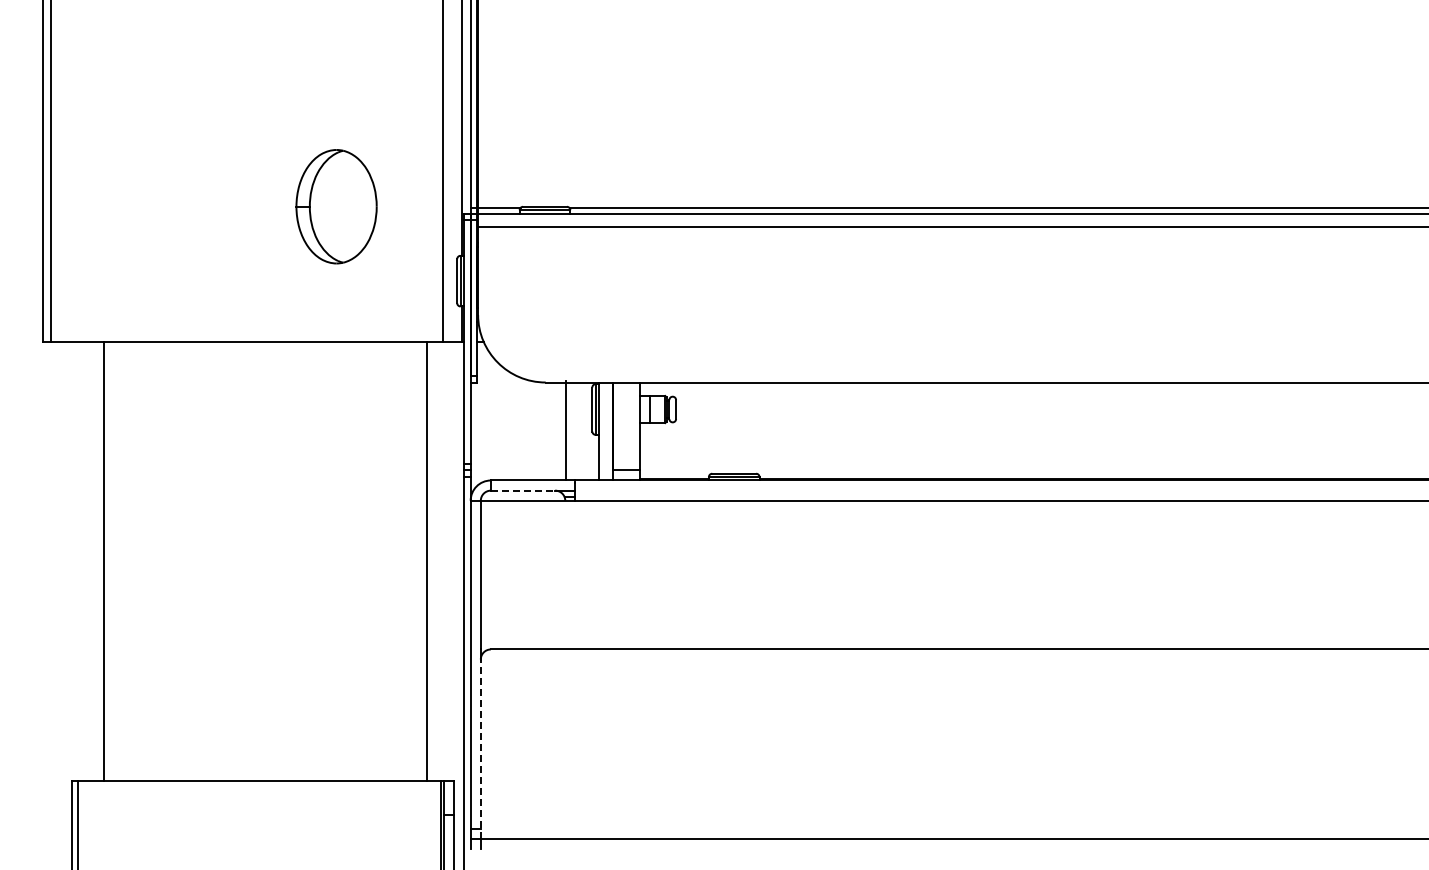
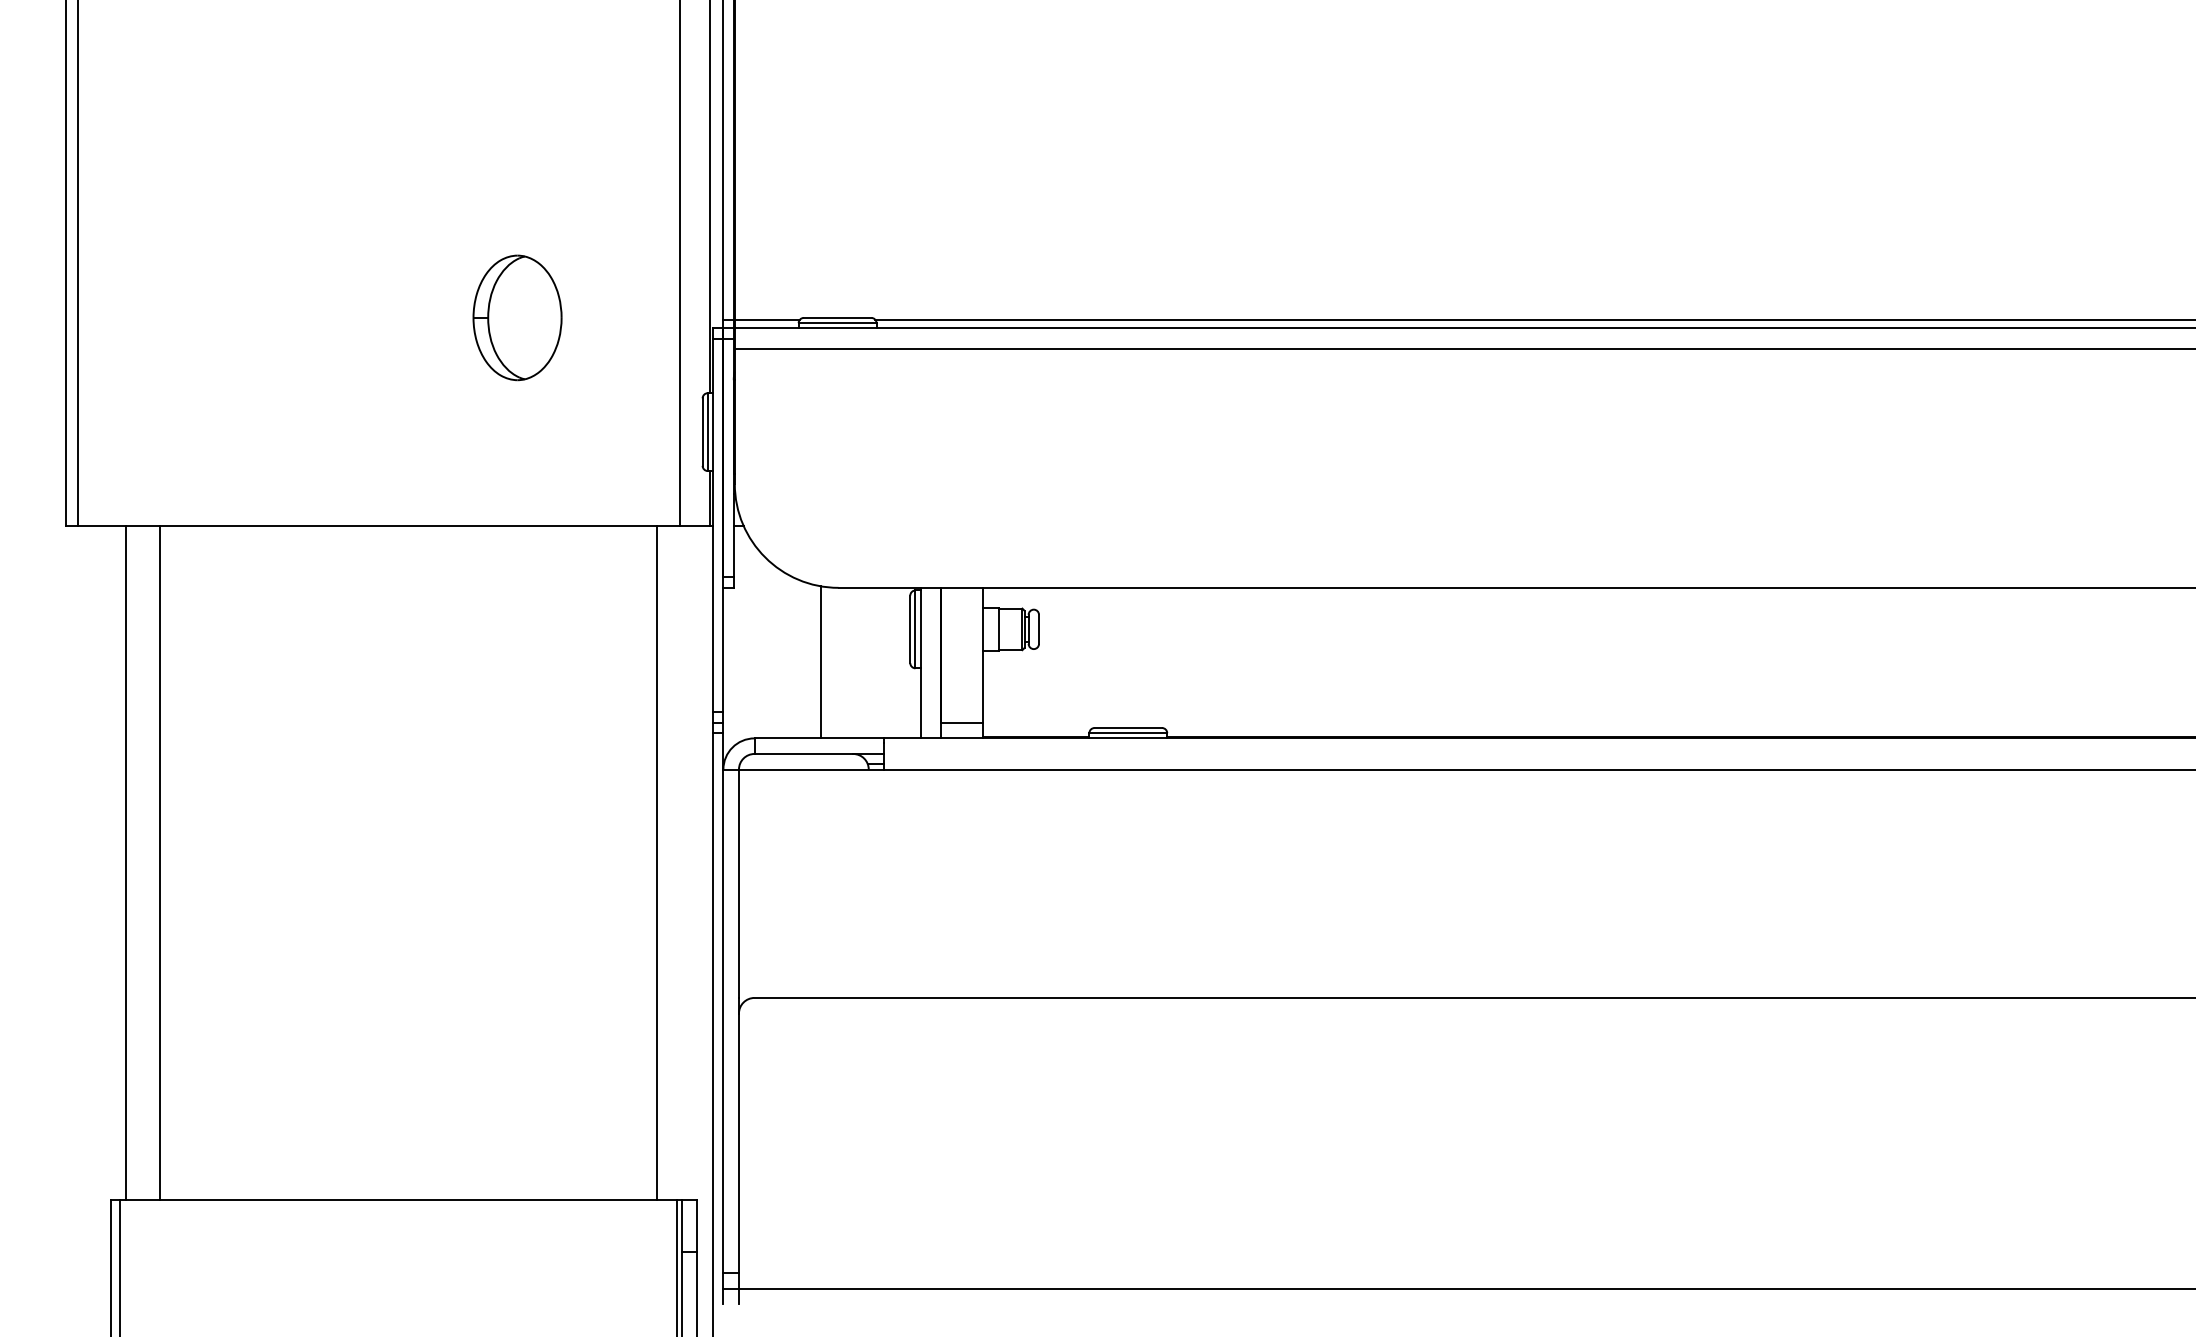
part: (336, 206) -> (517, 317), size x0.71
line: (566, 430) -> (821, 661), moved
line: (523, 490) -> (804, 753), dashed -> solid
line: (82, 561) -> (126, 862), added
line: (480, 749) -> (738, 1151), dashed -> solid

